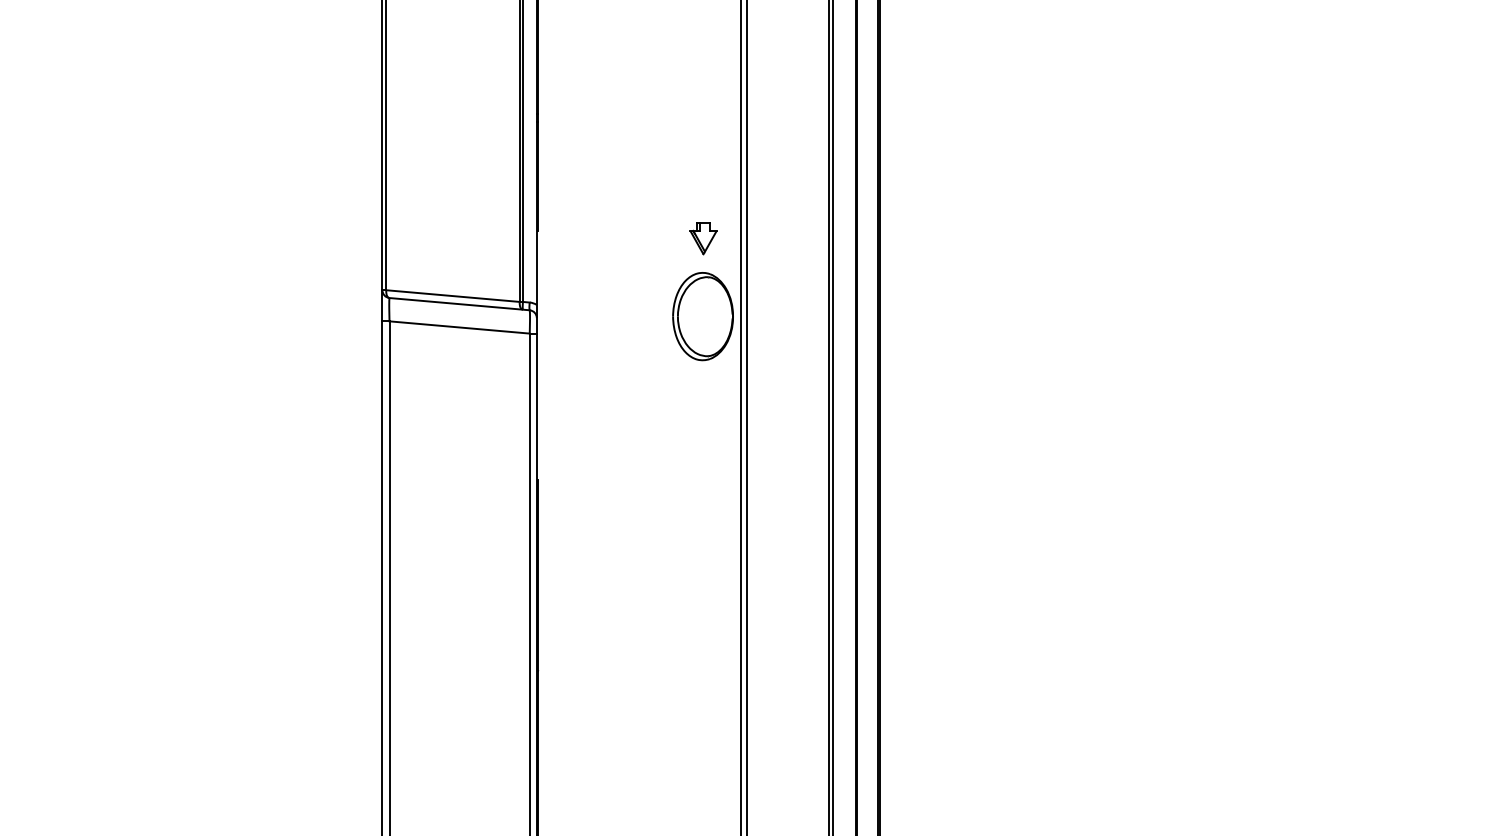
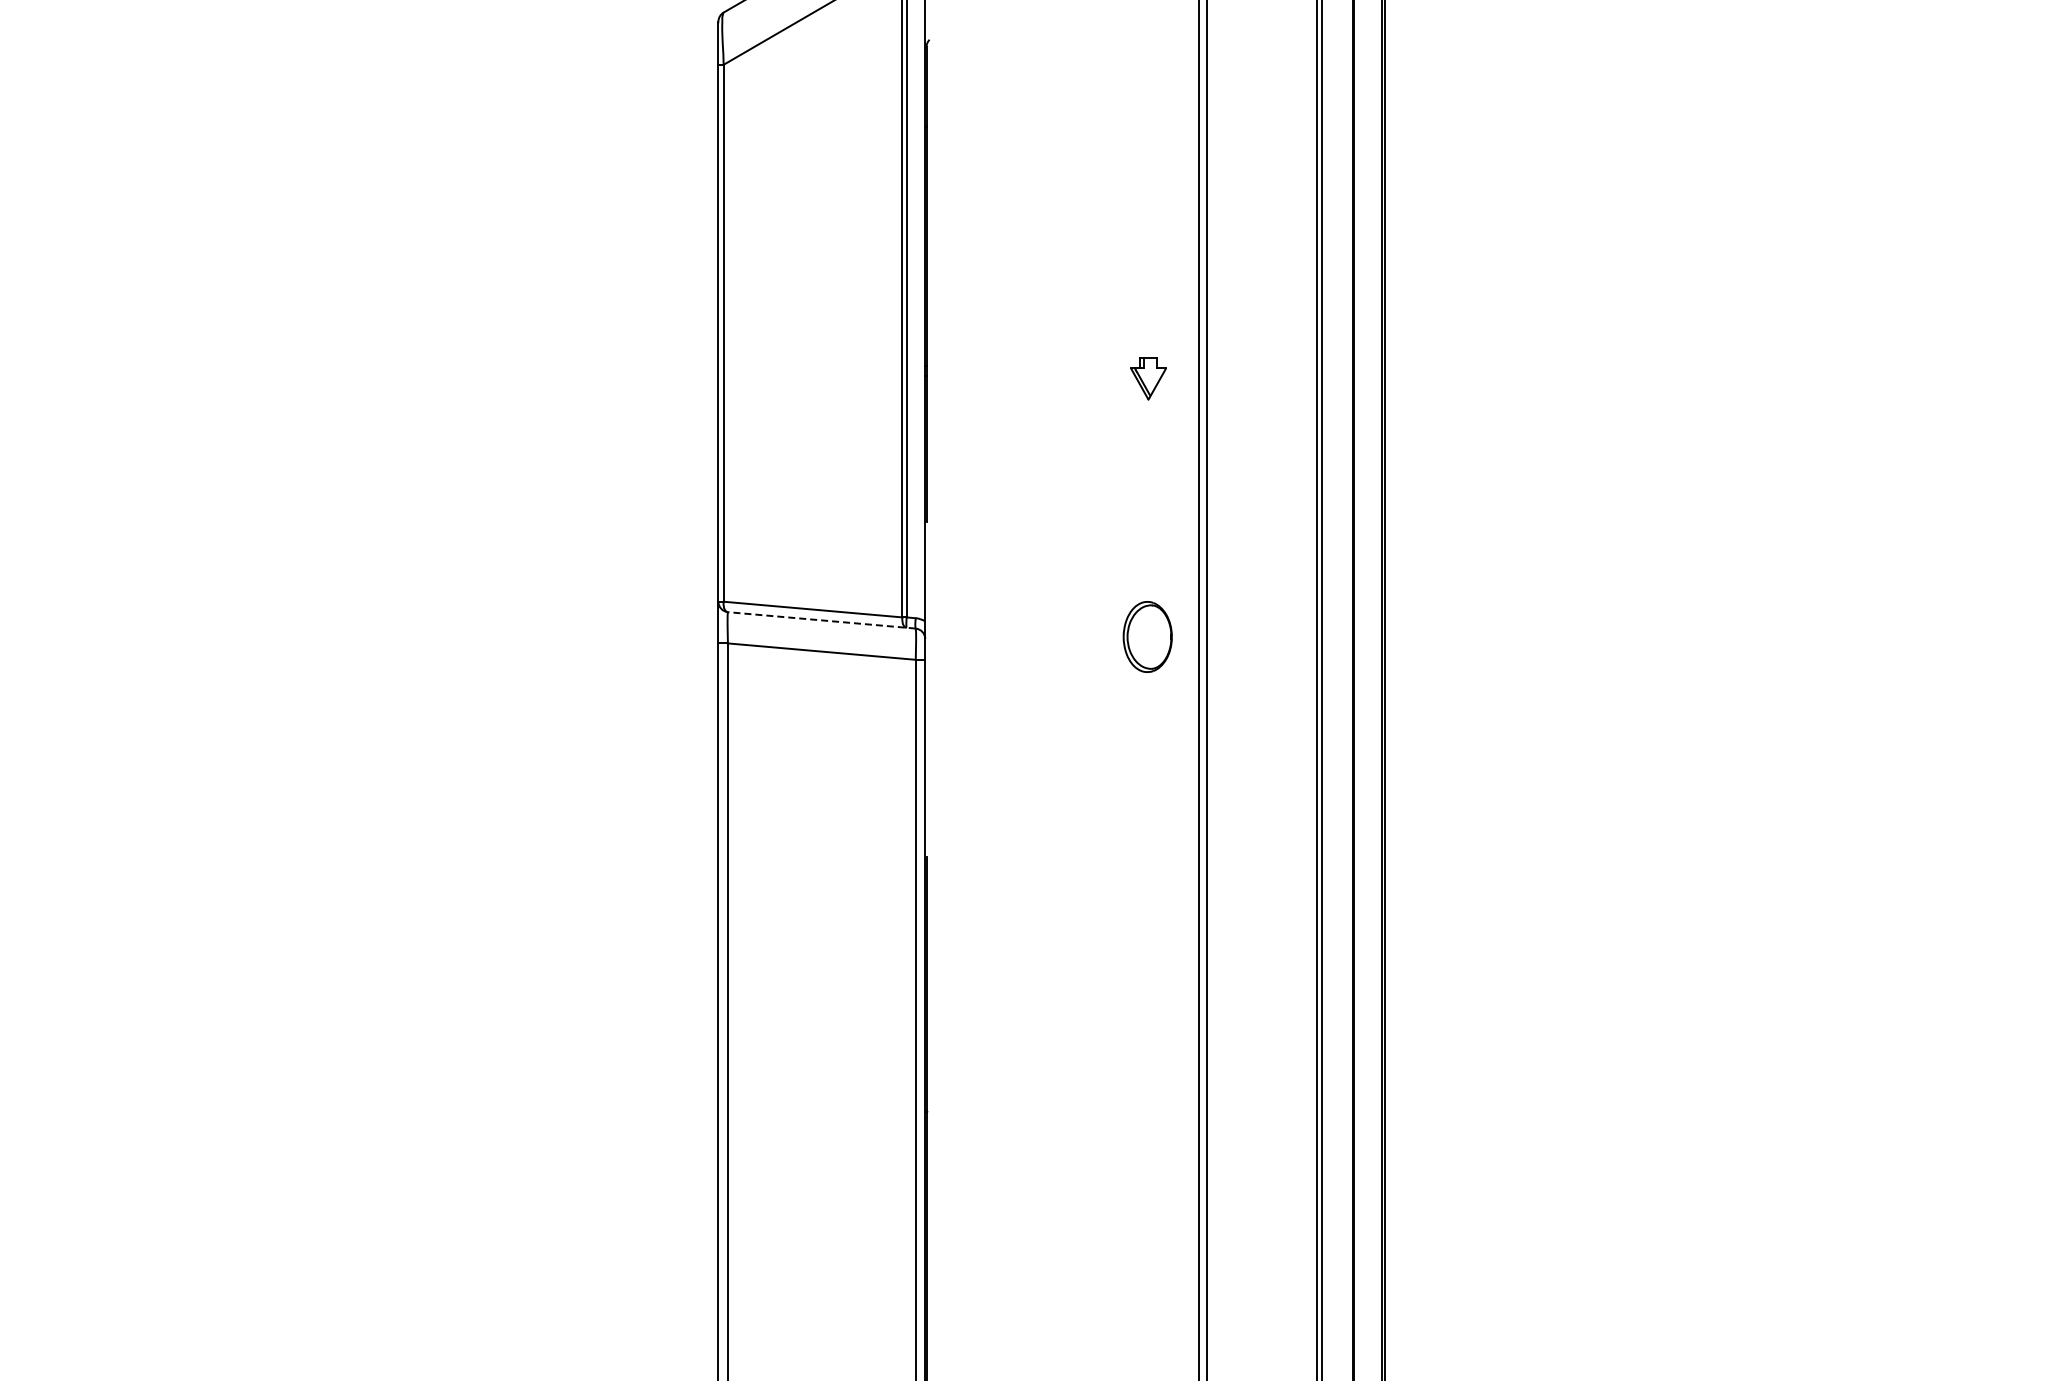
part: (703, 238) -> (1148, 378), moved
line: (459, 304) -> (821, 620), solid -> dashed
part: (702, 316) -> (1147, 636), size x0.6

